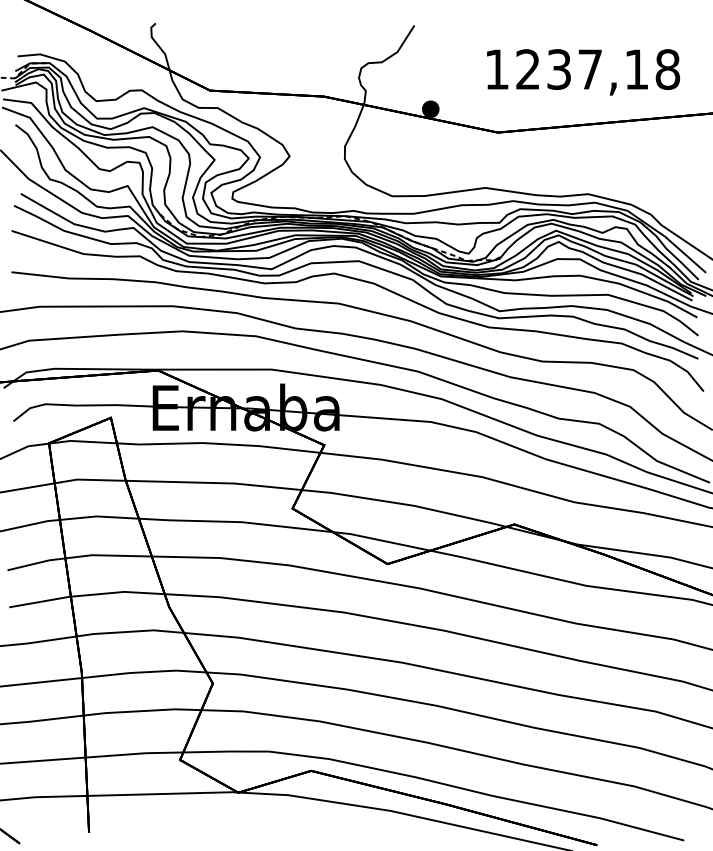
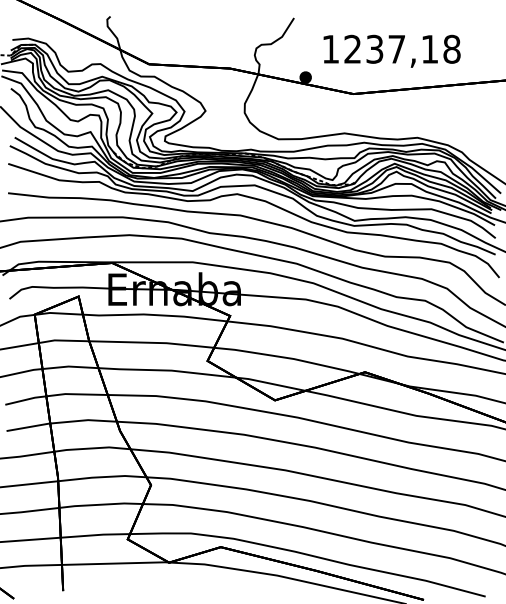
text: (582, 71) -> (391, 50), moved

